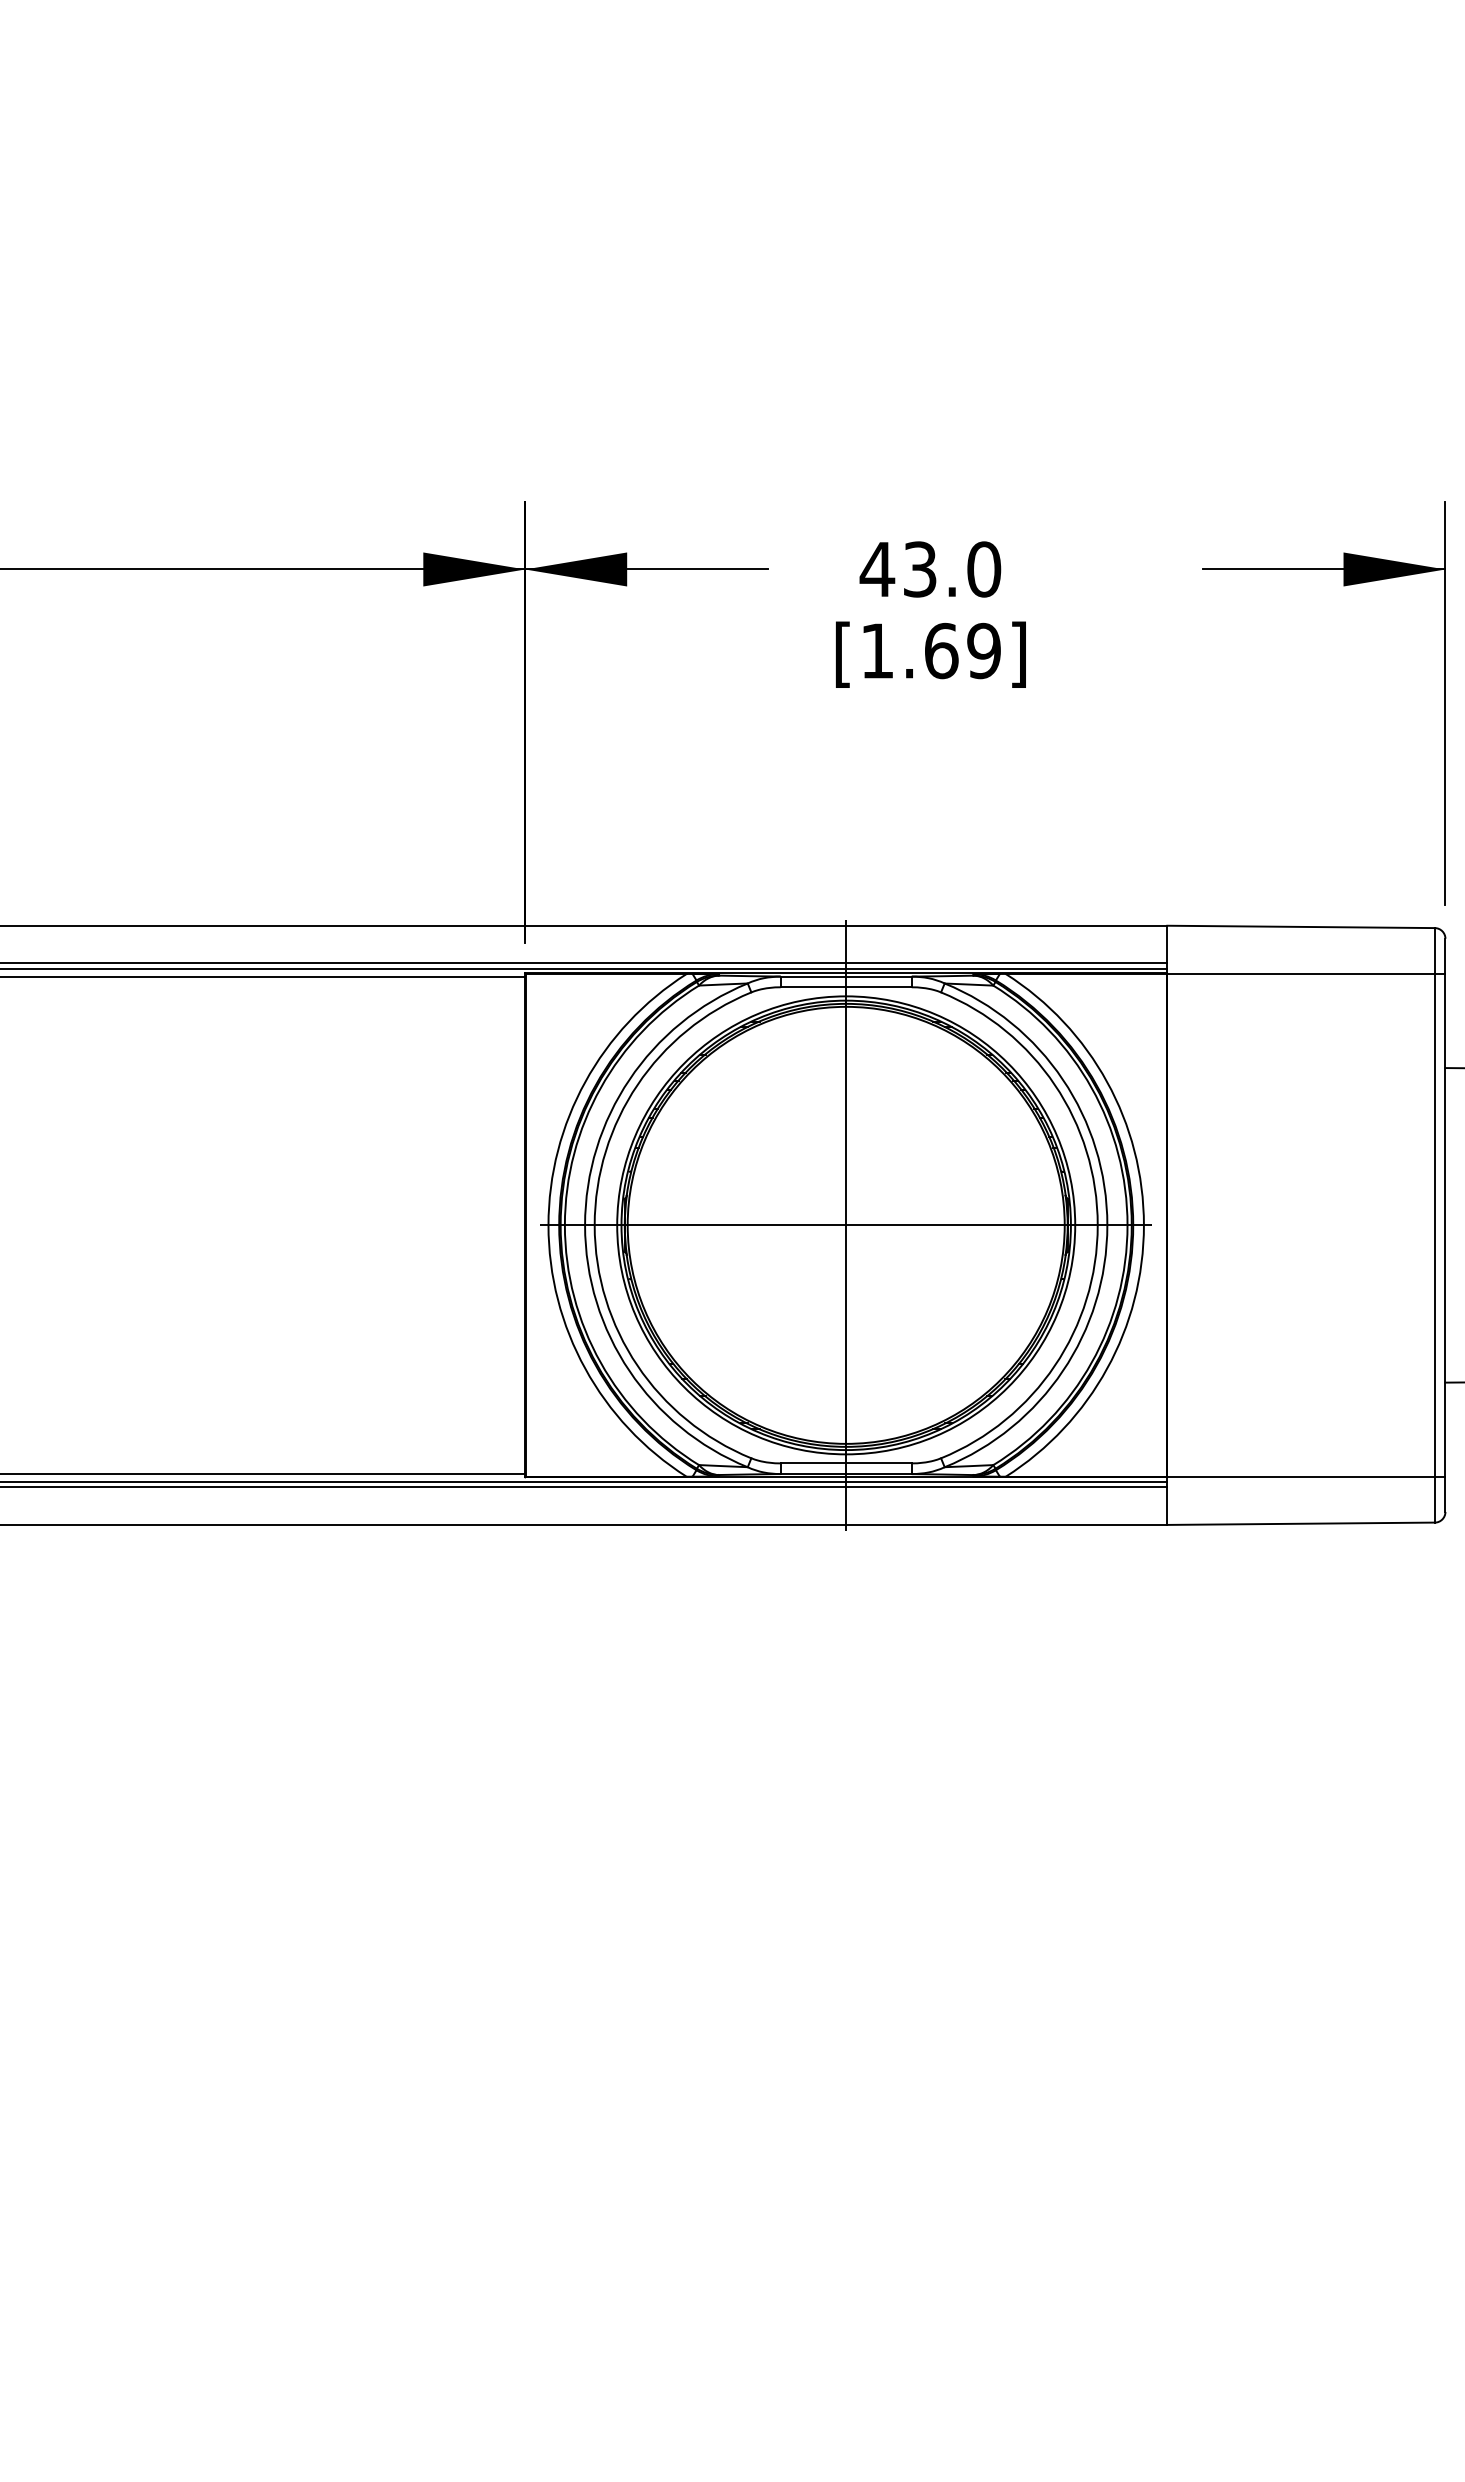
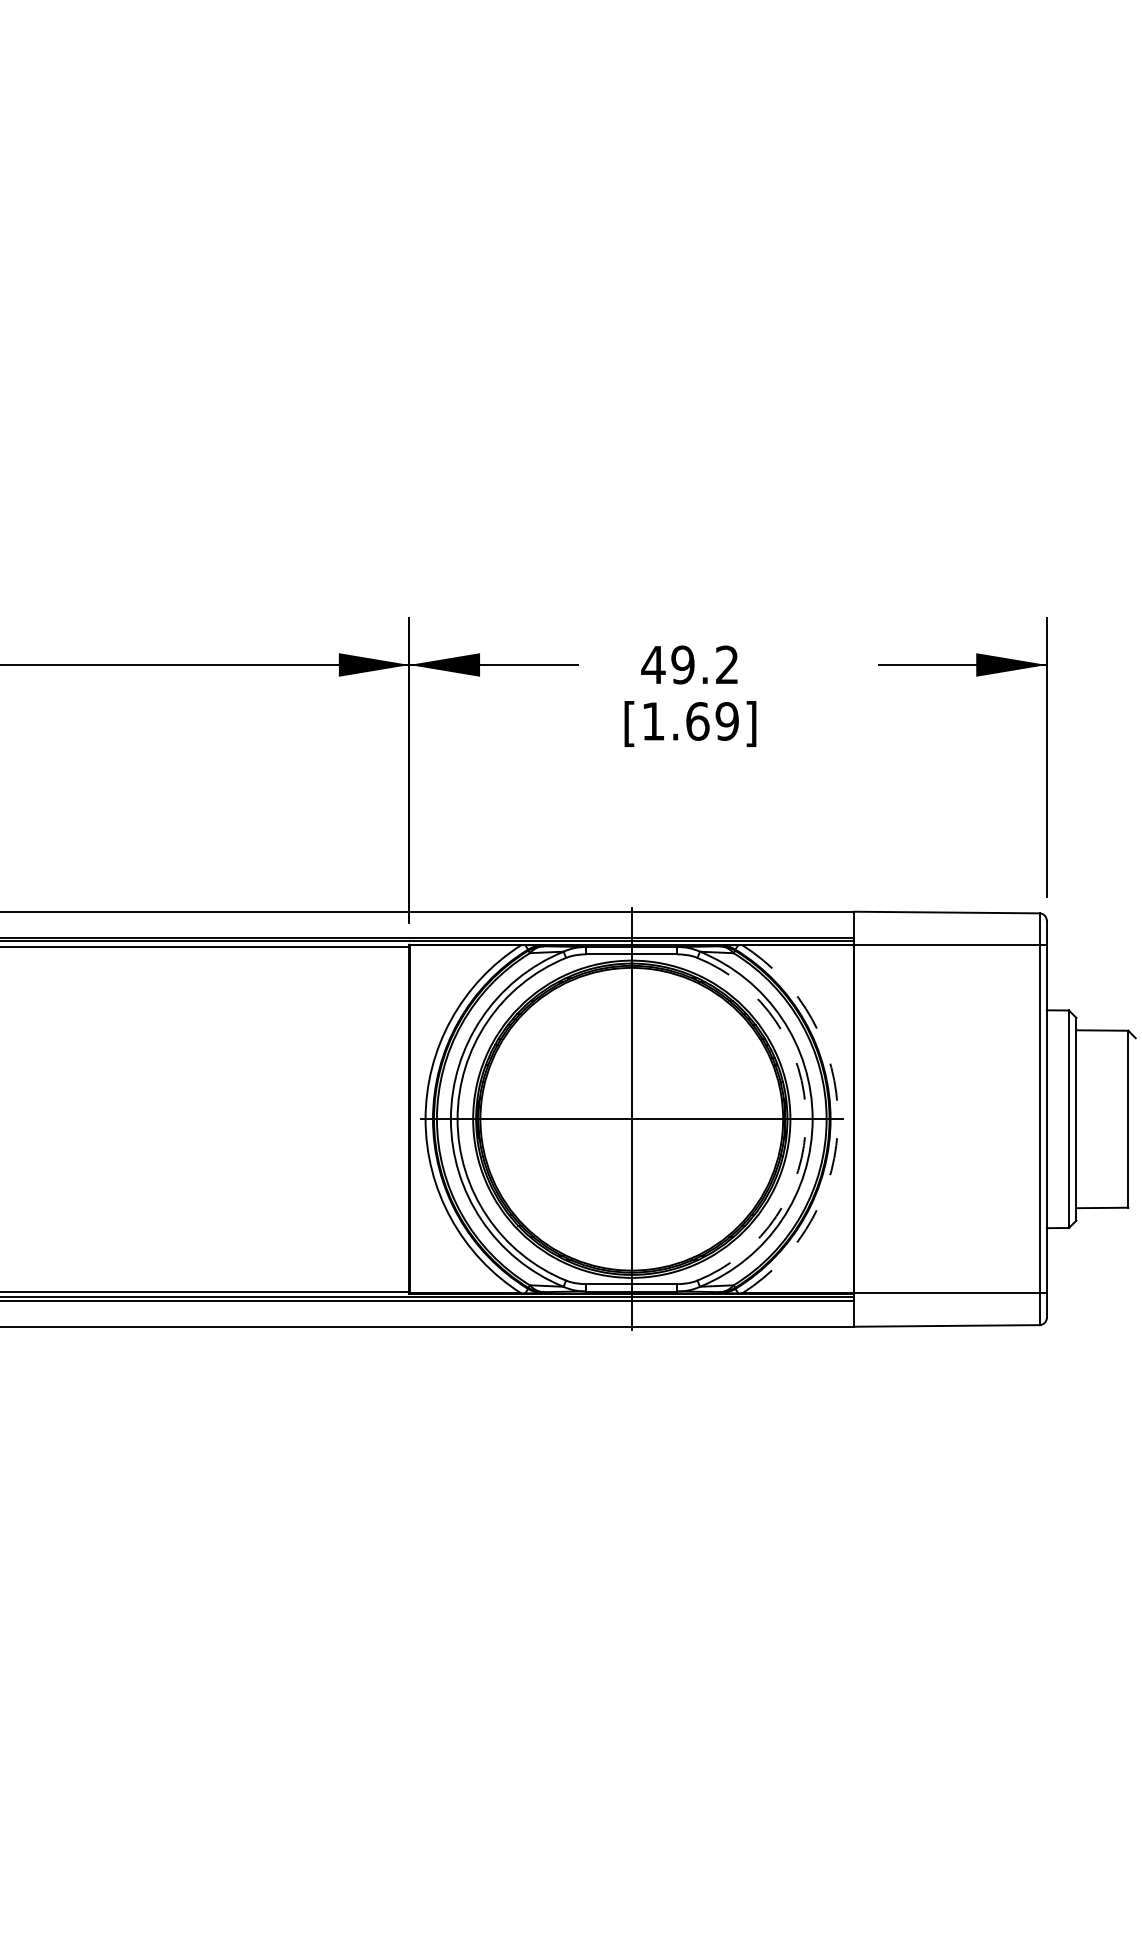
text: (952, 568) -> (705, 664), 43.0 -> 49.2
arc: (1097, 1225) -> (805, 1119), solid -> dashed
arc: (1143, 1225) -> (837, 1119), solid -> dashed

